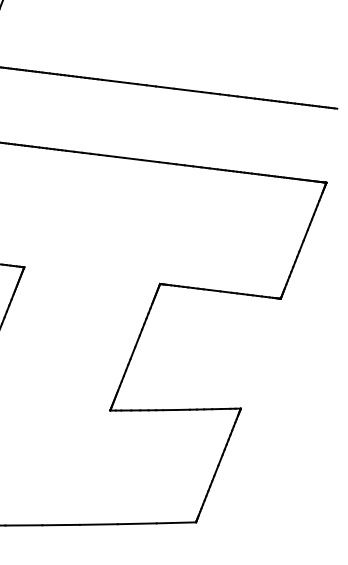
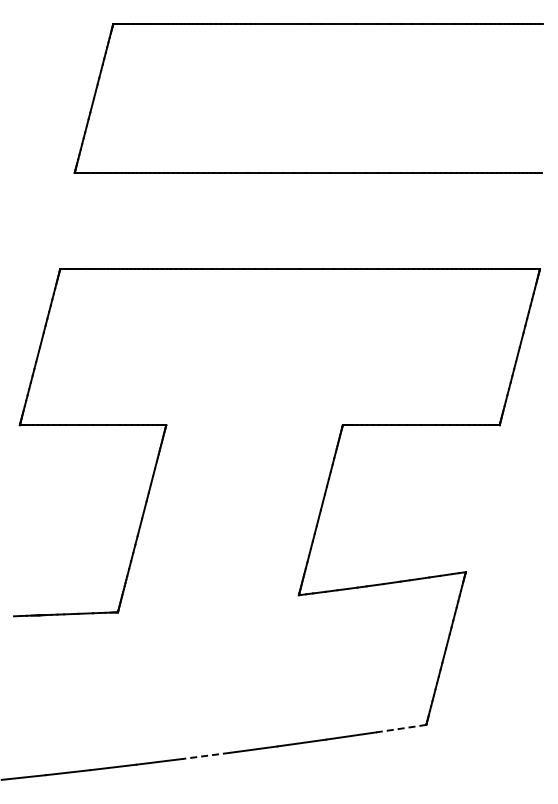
line: (175, 522) -> (400, 728), solid -> dashed
line: (24, 525) -> (206, 755), solid -> dashed

